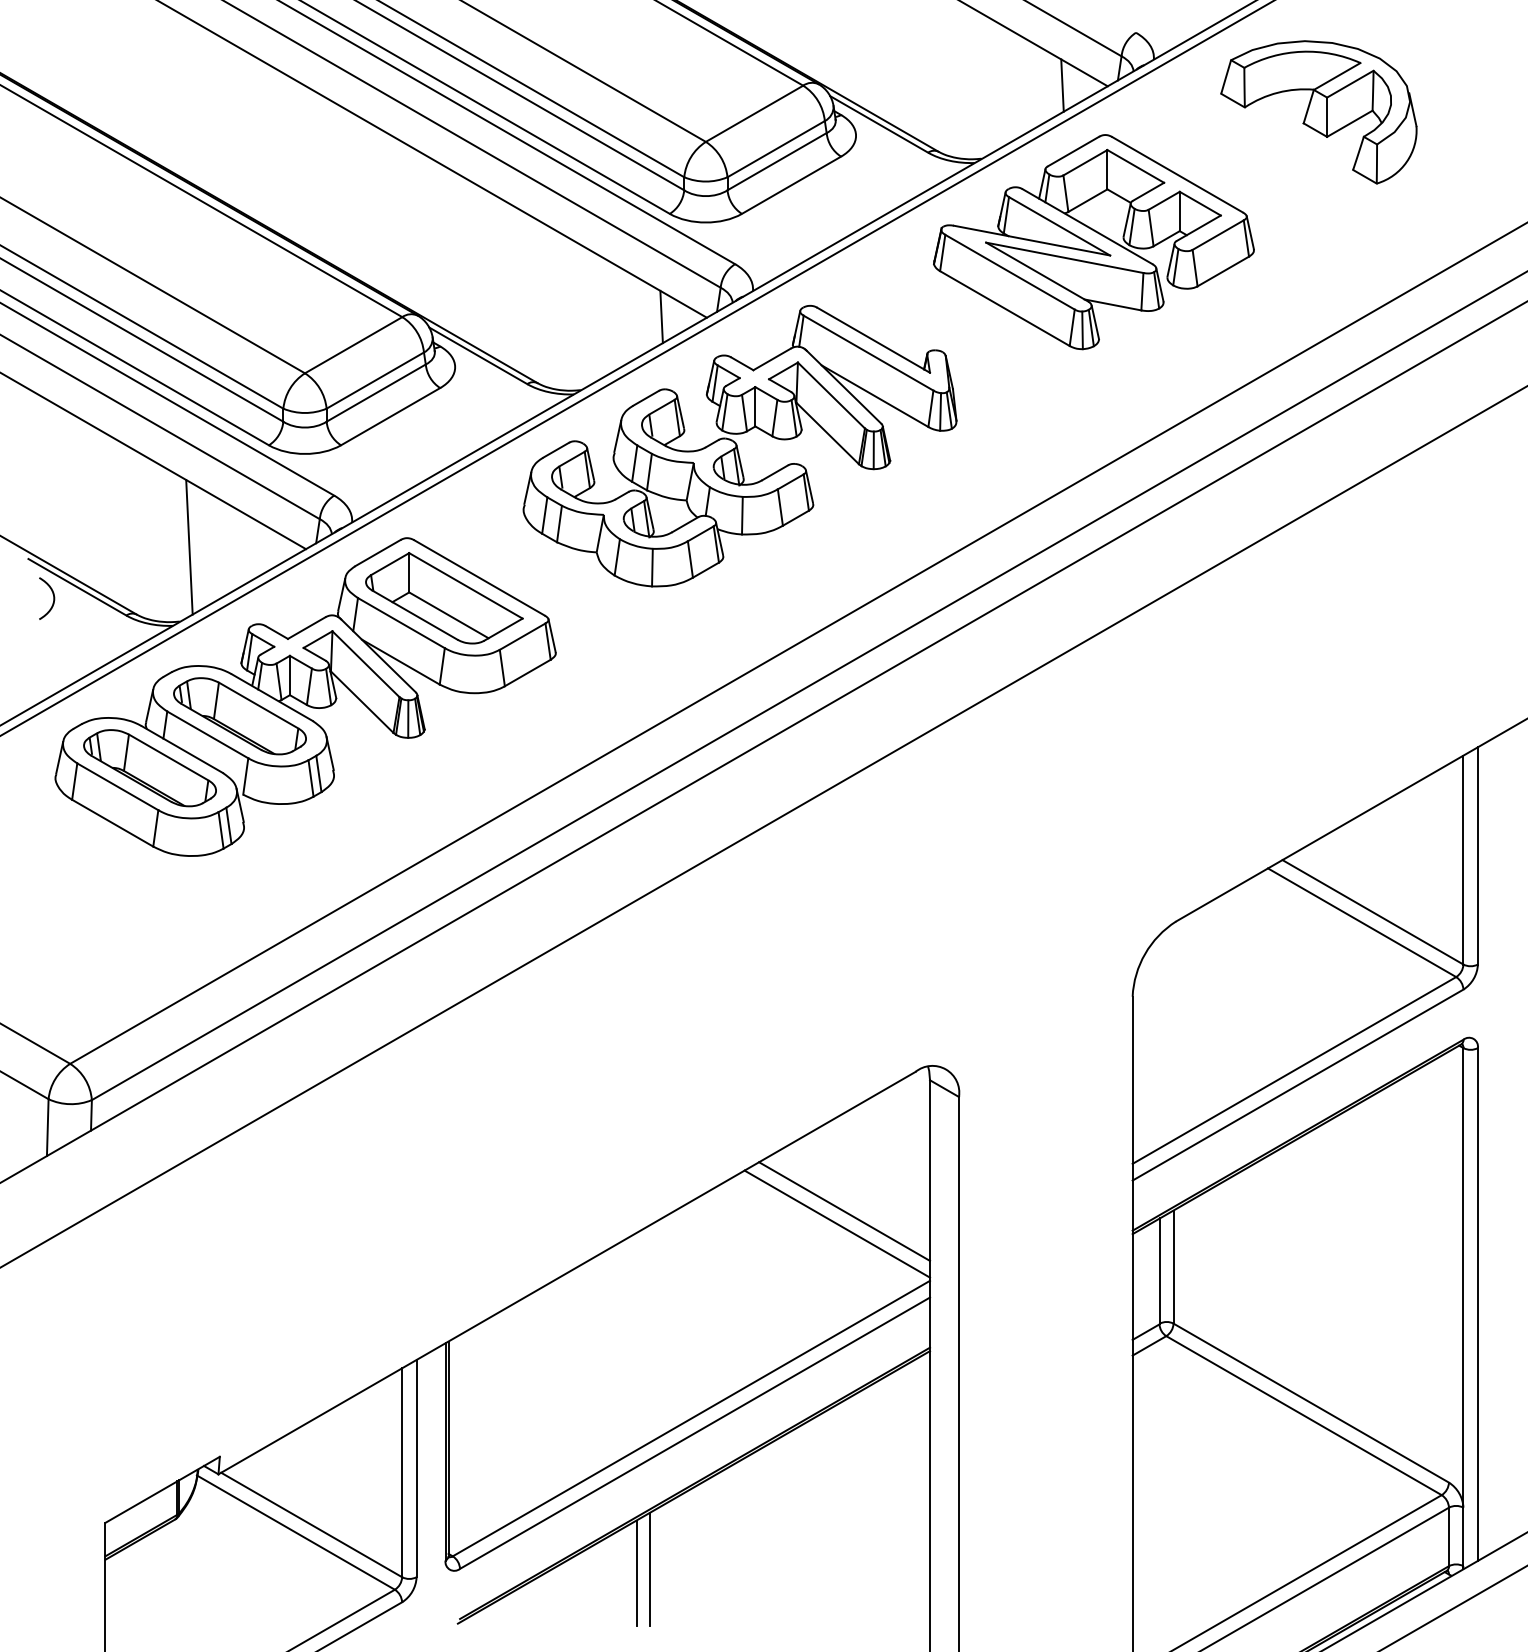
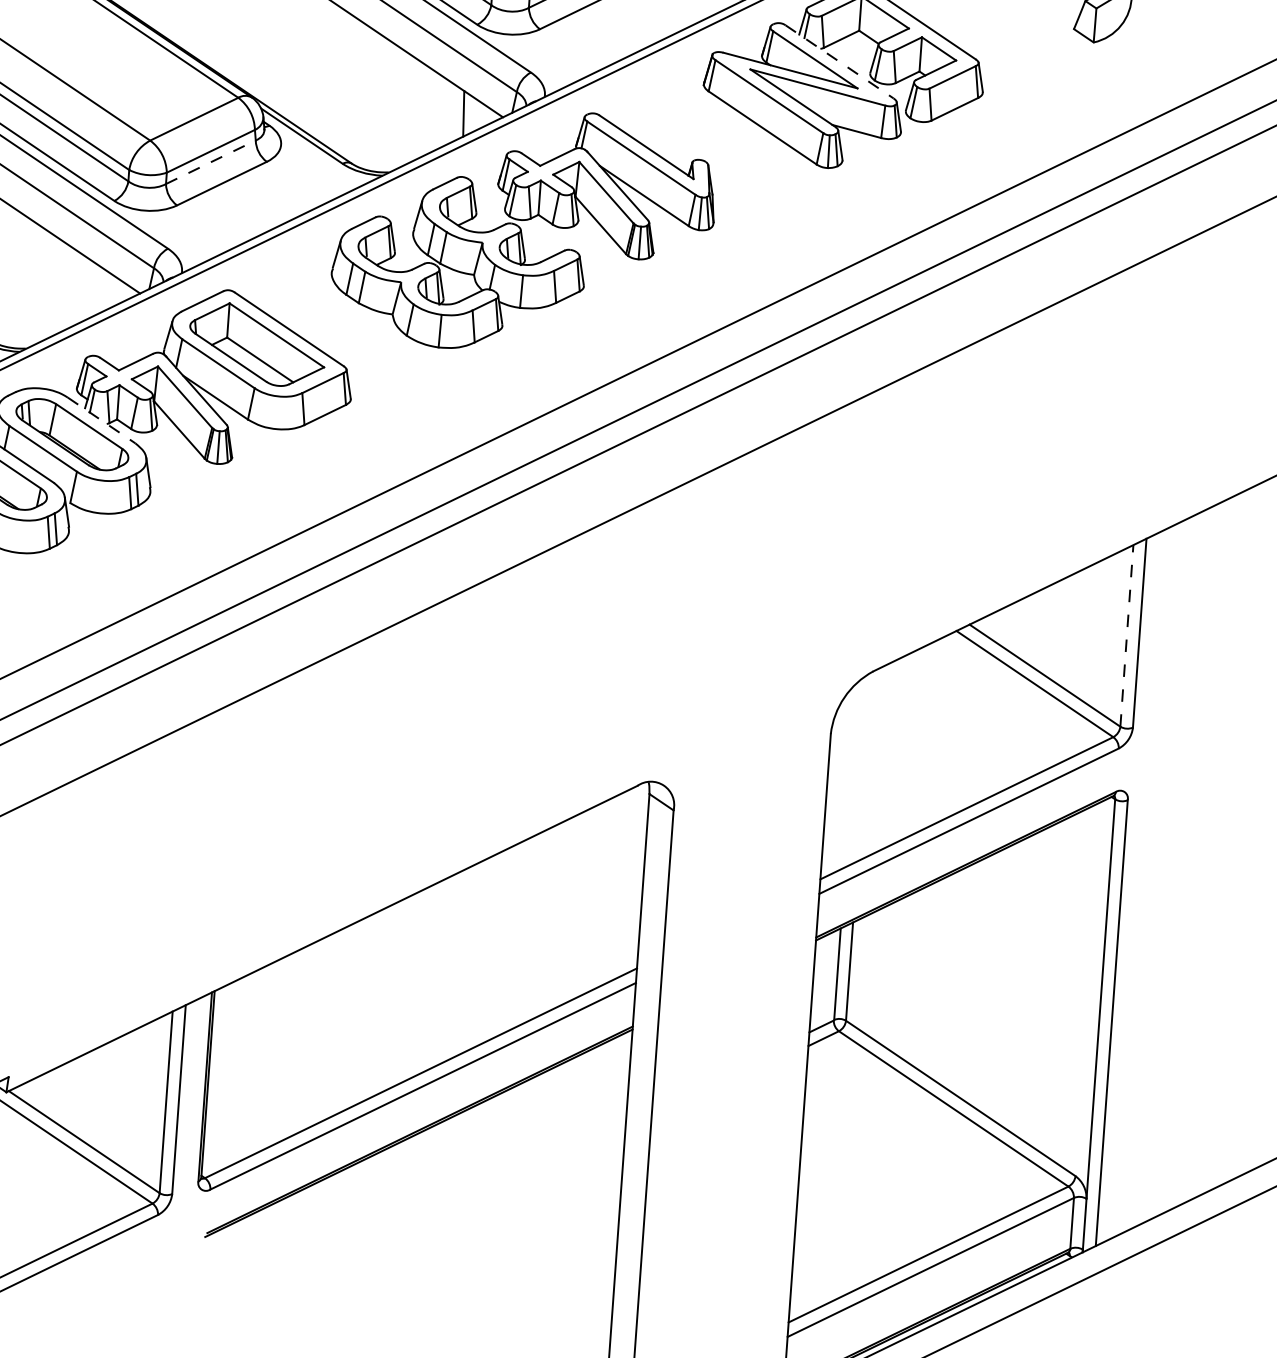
line: (1087, 226) -> (839, 61), solid -> dashed
line: (376, 392) -> (211, 161), solid -> dashed
line: (189, 546) -> (39, 283), removed
line: (272, 697) -> (101, 420), solid -> dashed
line: (1463, 859) -> (1126, 635), solid -> dashed
line: (844, 1211) -> (566, 902), removed
line: (837, 1223) -> (560, 912), removed
line: (650, 1568) -> (376, 1201), removed
line: (636, 1572) -> (363, 1203), removed

